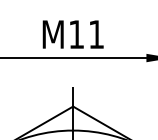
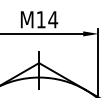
text: (97, 34) -> (53, 19), M11 -> M14

